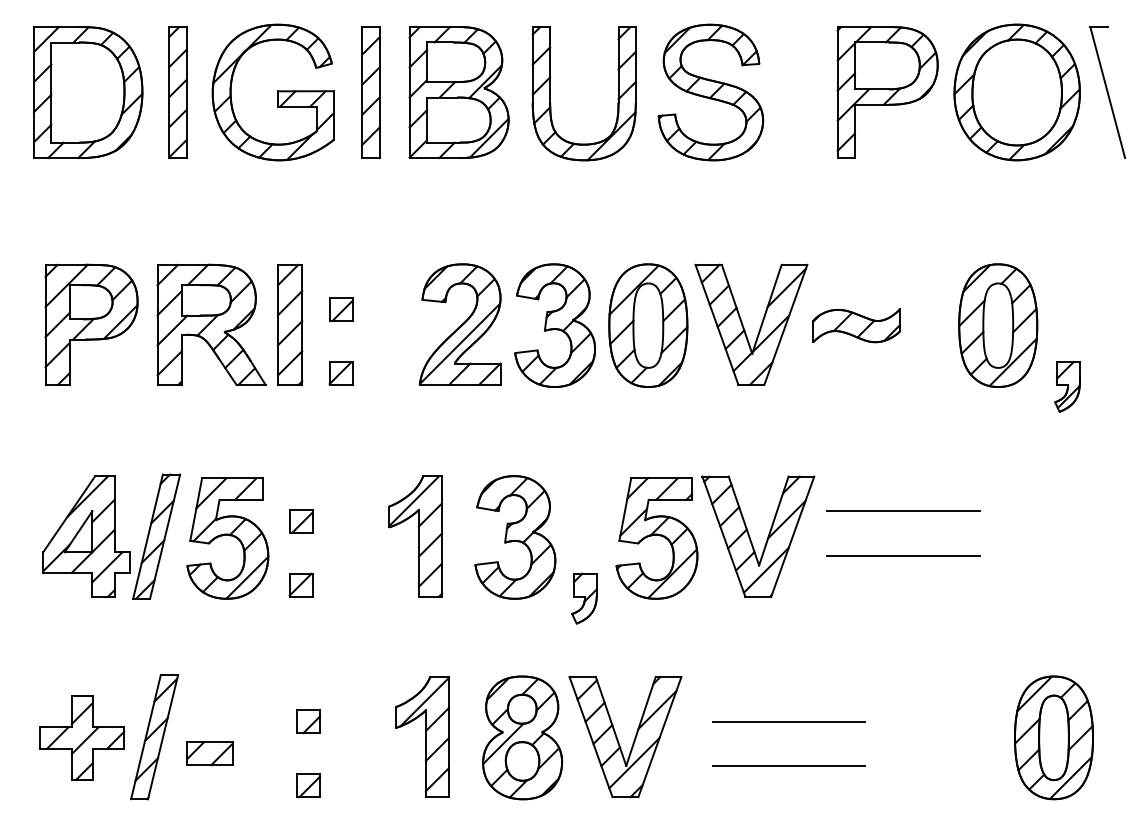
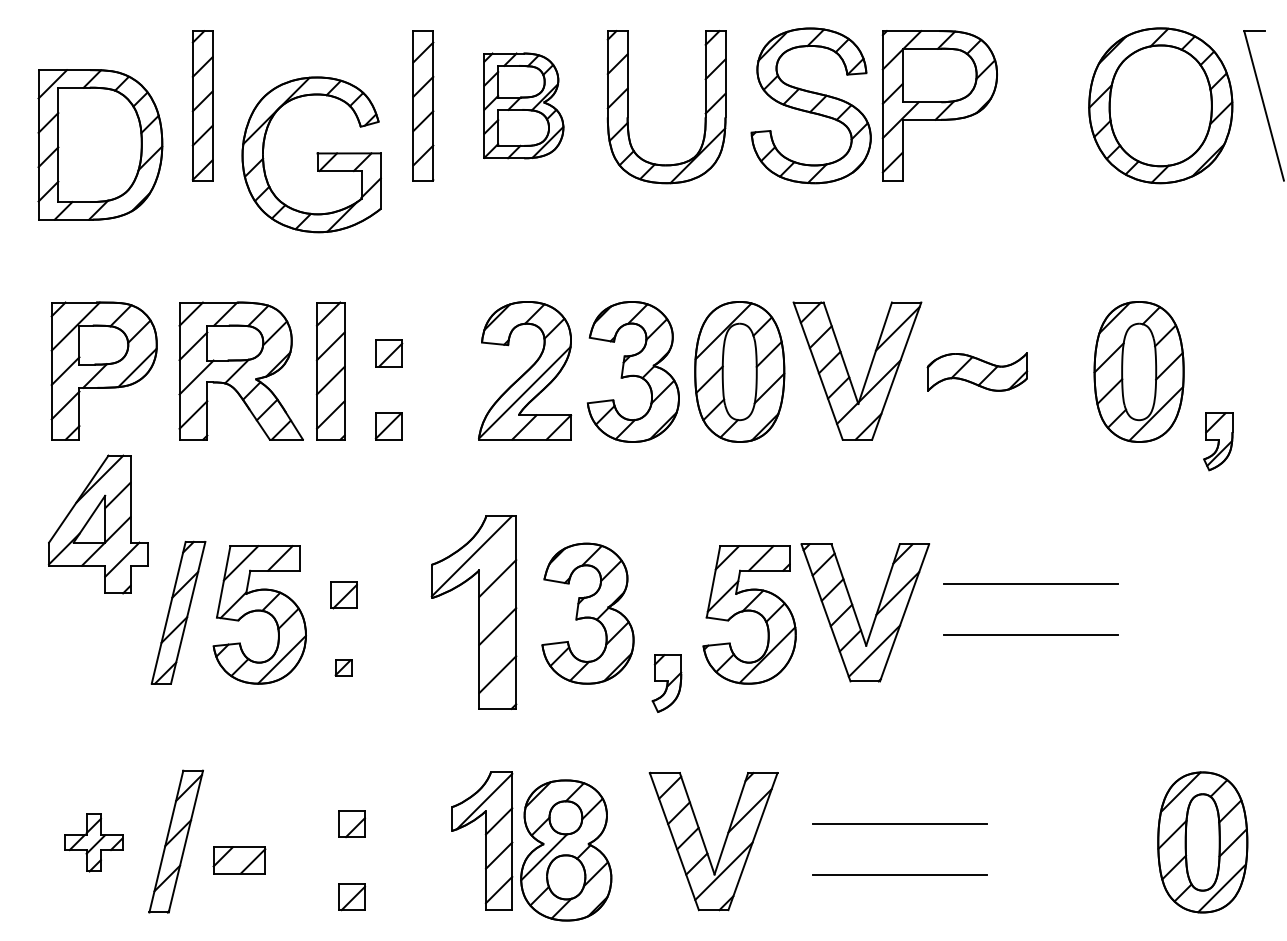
part: (88, 92) -> (100, 144), moved
part: (273, 92) -> (311, 154), moved
part: (458, 92) -> (523, 105), size x0.7
part: (887, 92) -> (939, 105), moved
part: (86, 536) -> (98, 524), moved
part: (415, 536) -> (473, 612), size x1.4
part: (301, 584) -> (343, 667), size x0.6
part: (82, 737) -> (93, 842), size x0.6
part: (522, 737) -> (566, 850), moved

